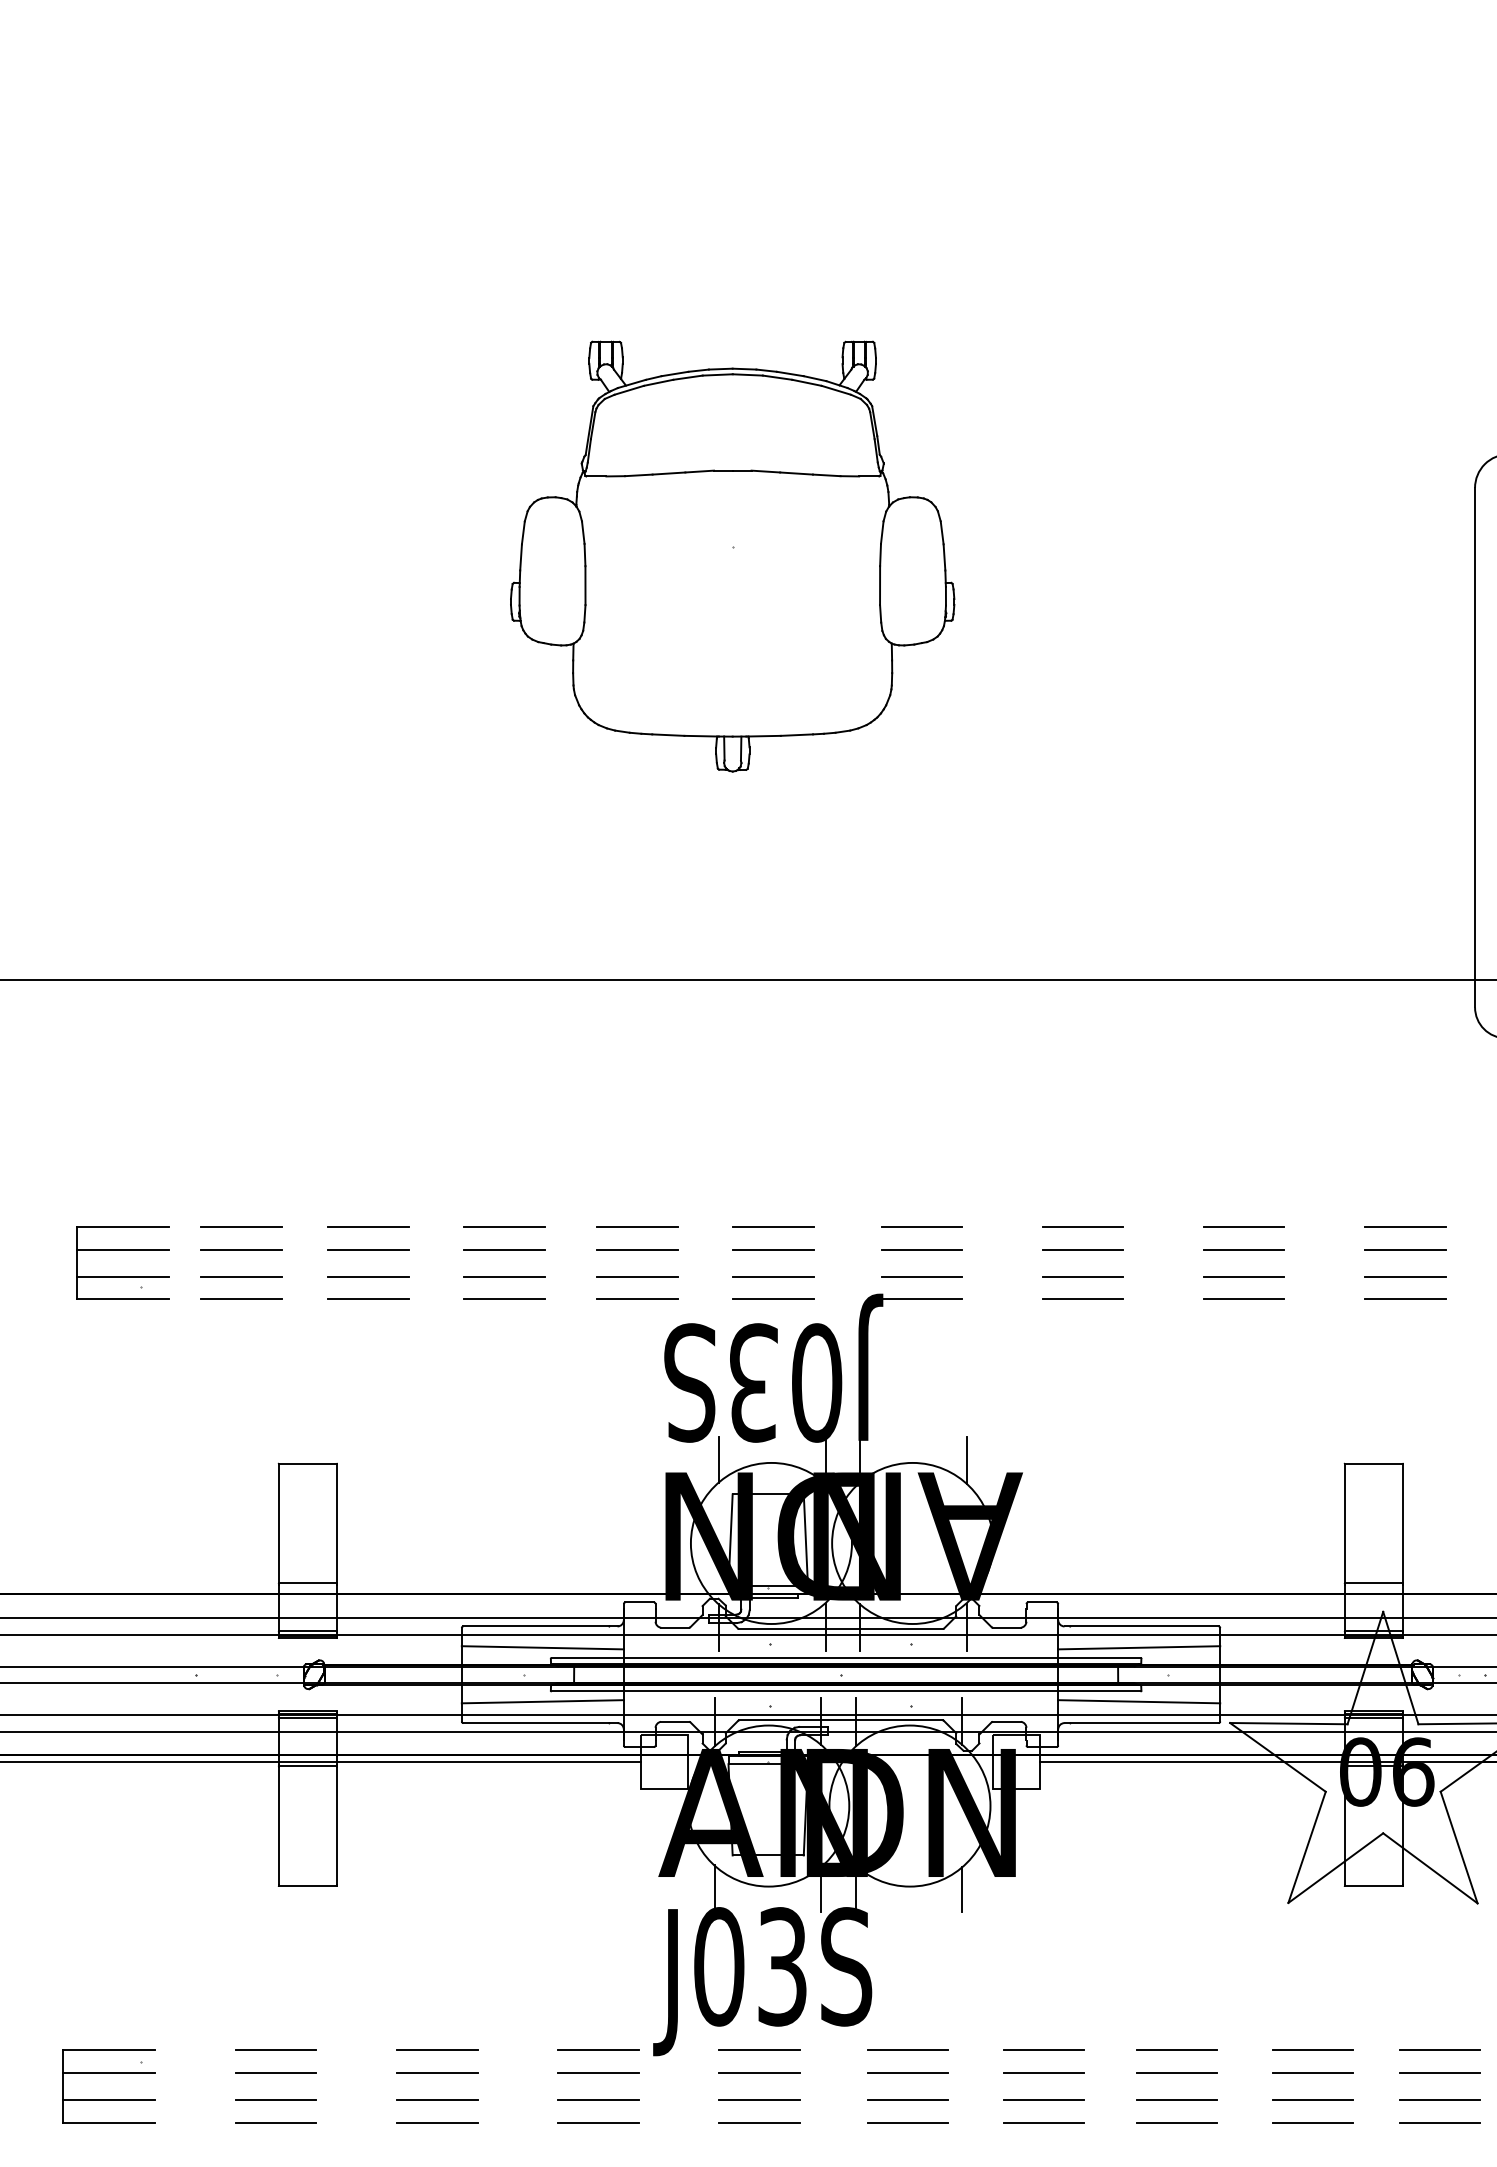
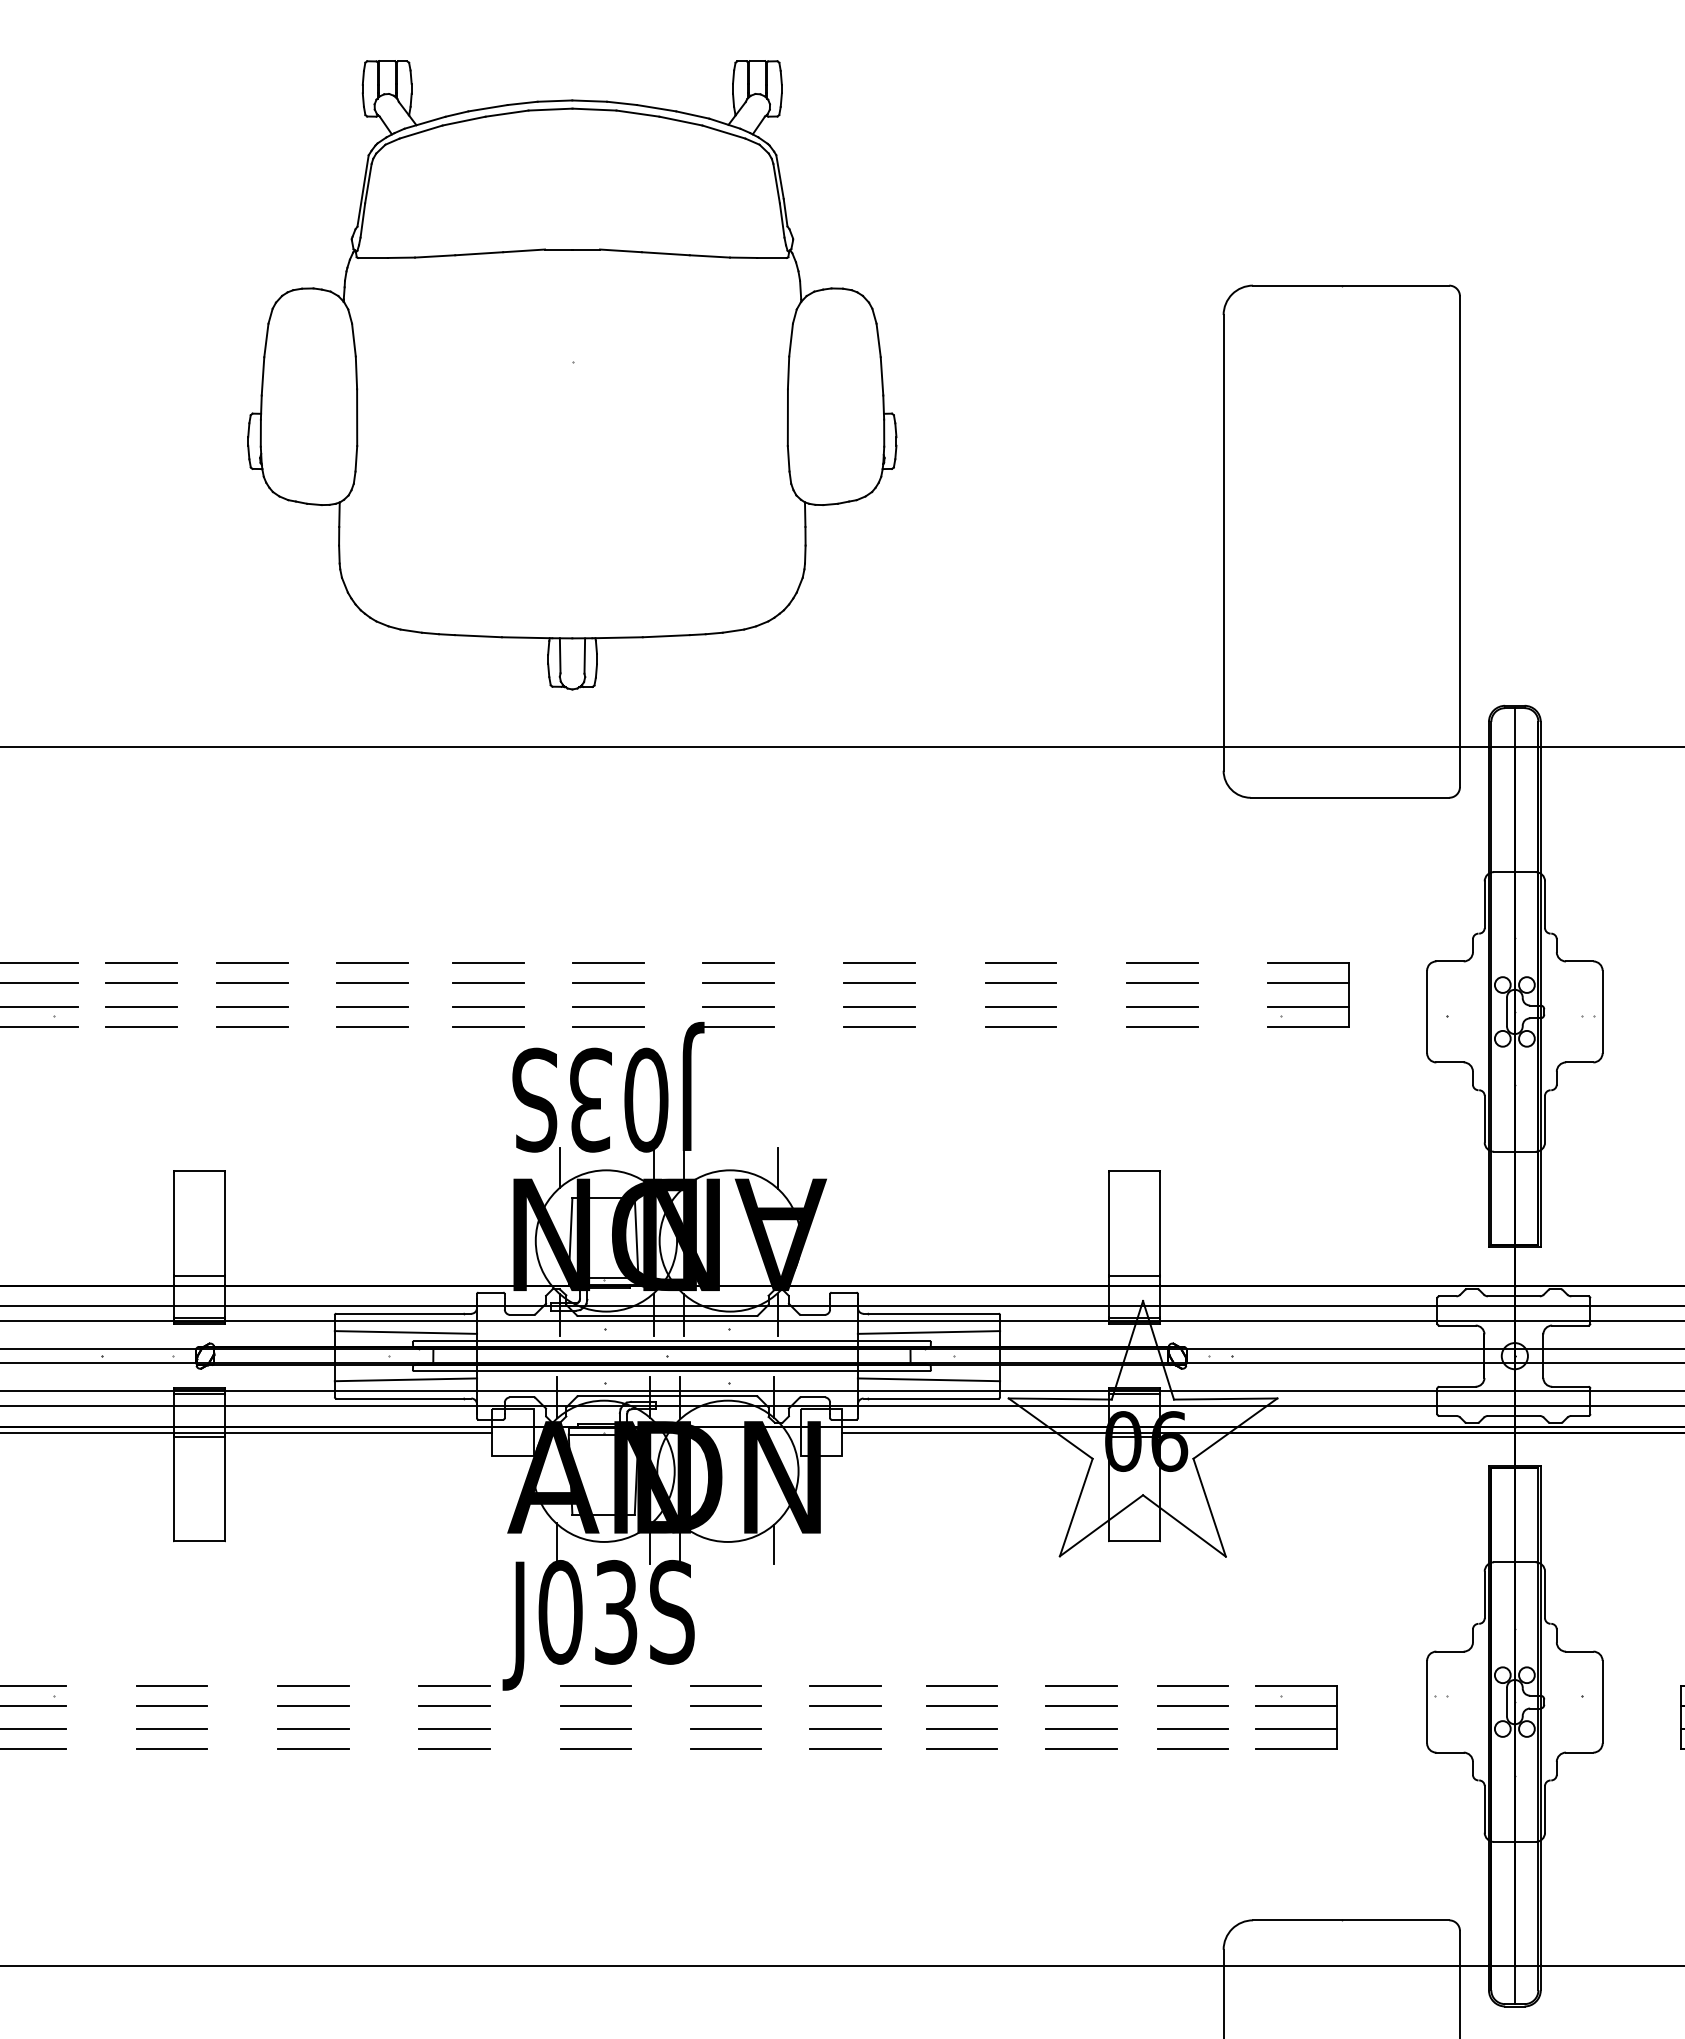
part: (732, 556) -> (572, 375), size x1.67

